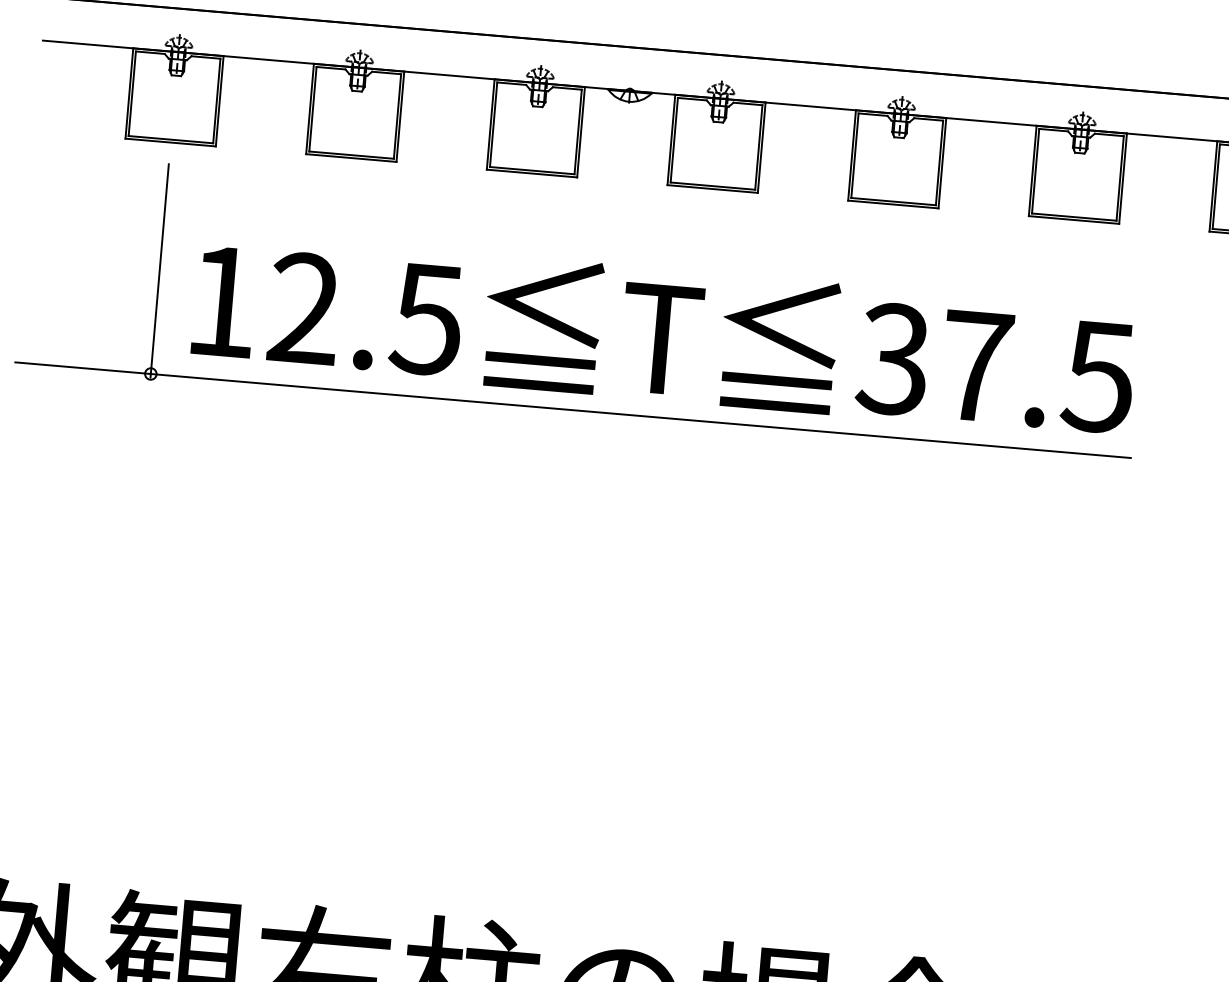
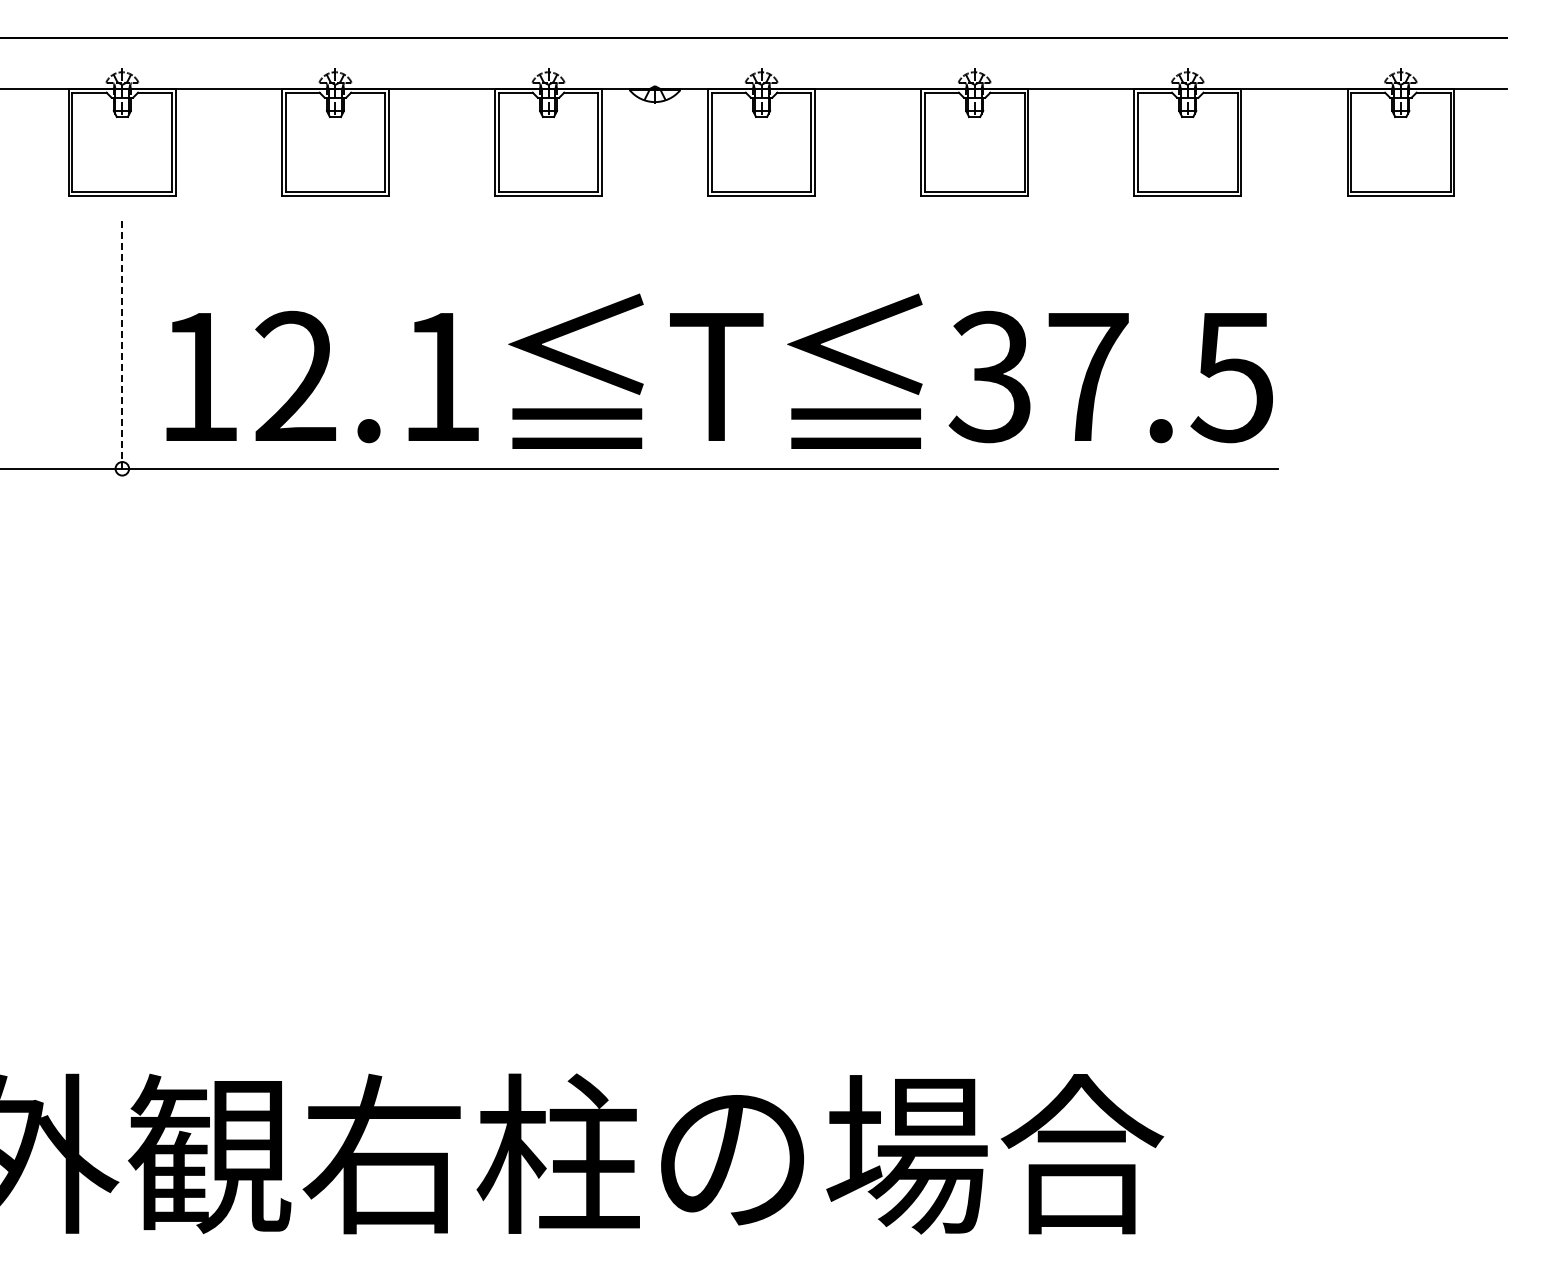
line: (159, 271) -> (122, 347), solid -> dashed
text: (426, 320) -> (439, 378), 12.5 -> 12.1

